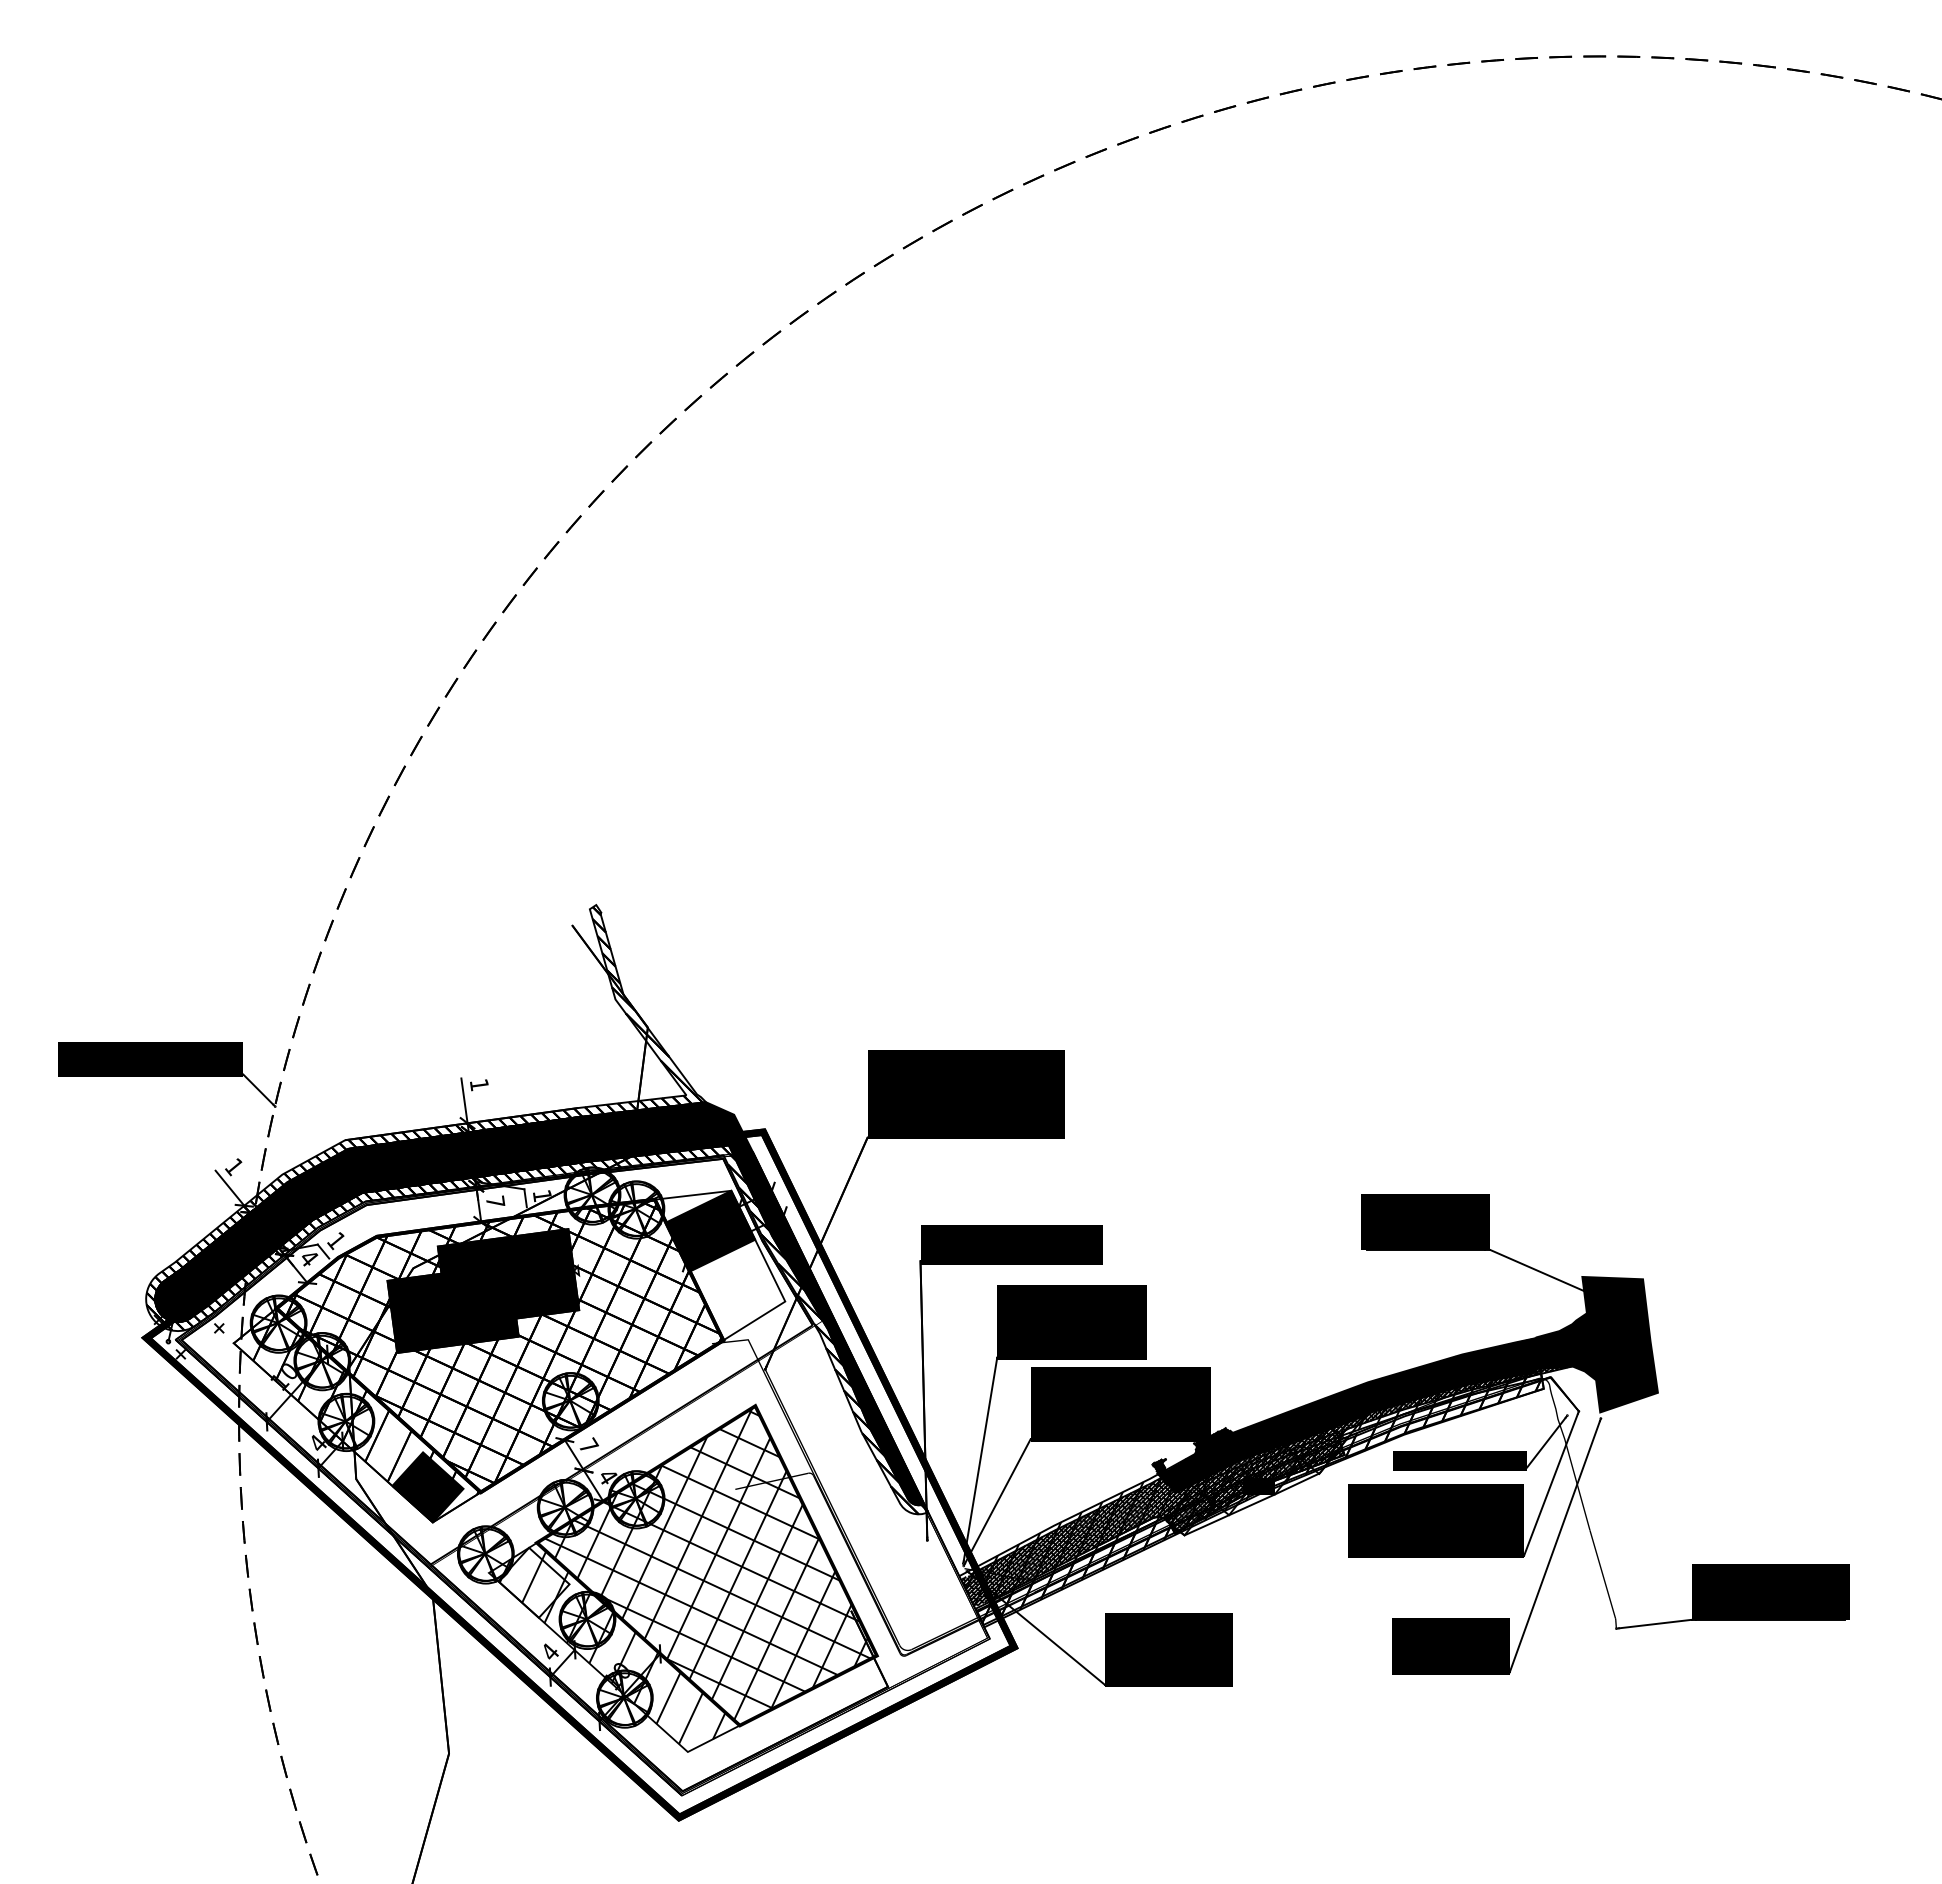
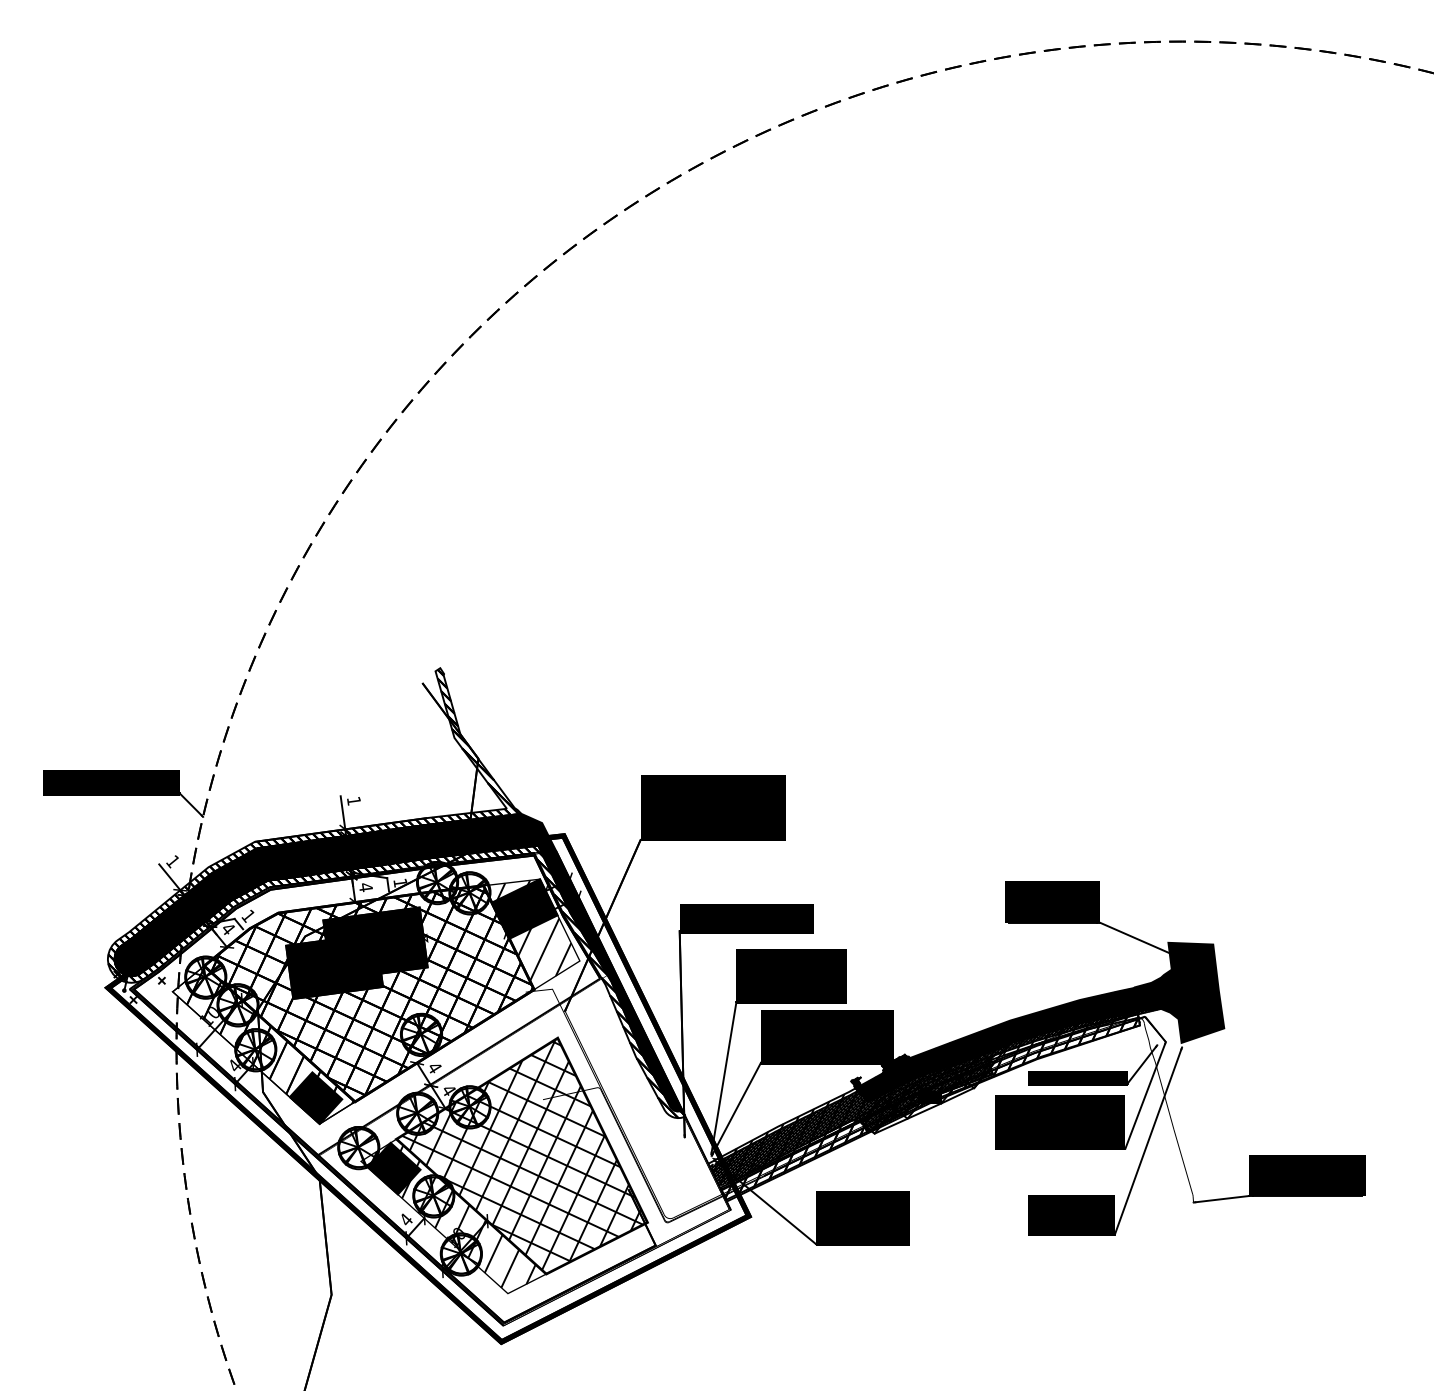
text: (495, 1201) -> (365, 887), 7 -> 4
hatch: (721, 1260) -> (532, 930), added
text: (589, 1445) -> (435, 1067), 7 -> 4
fill: (533, 1582) -> (393, 1168), added

